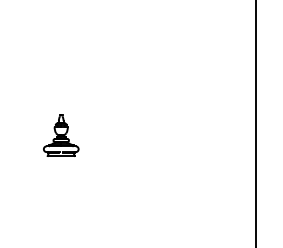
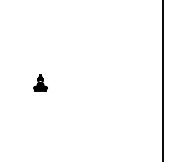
part: (61, 134) -> (40, 82), size x0.6

